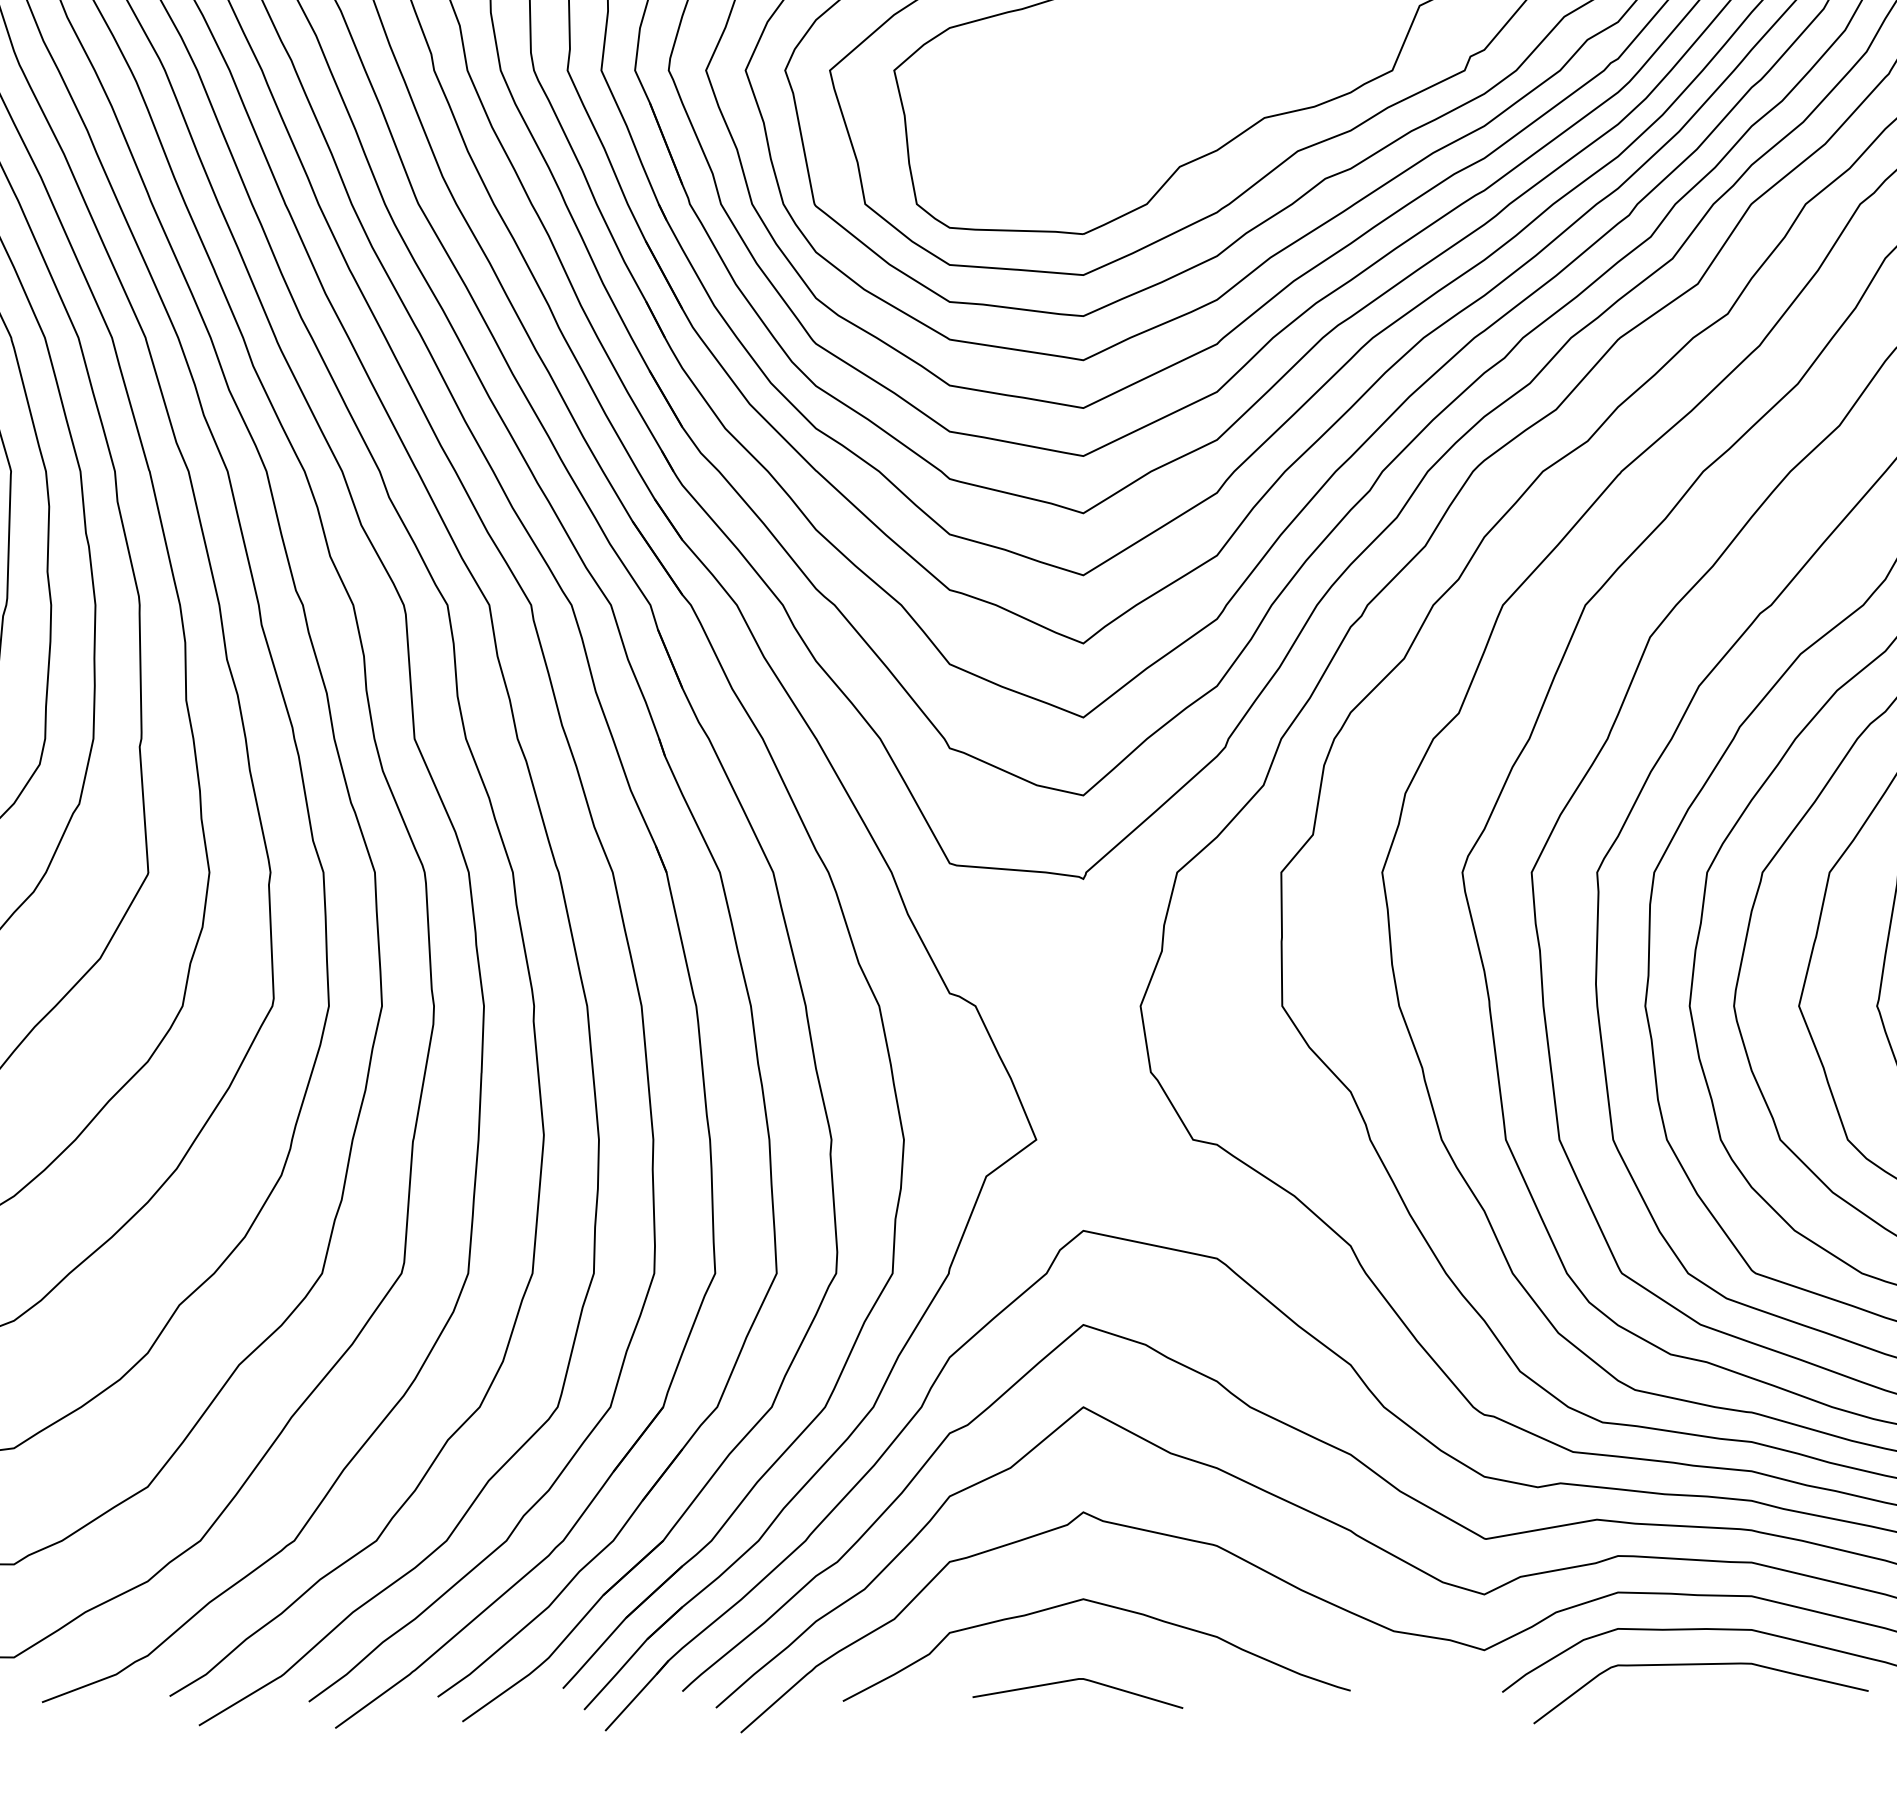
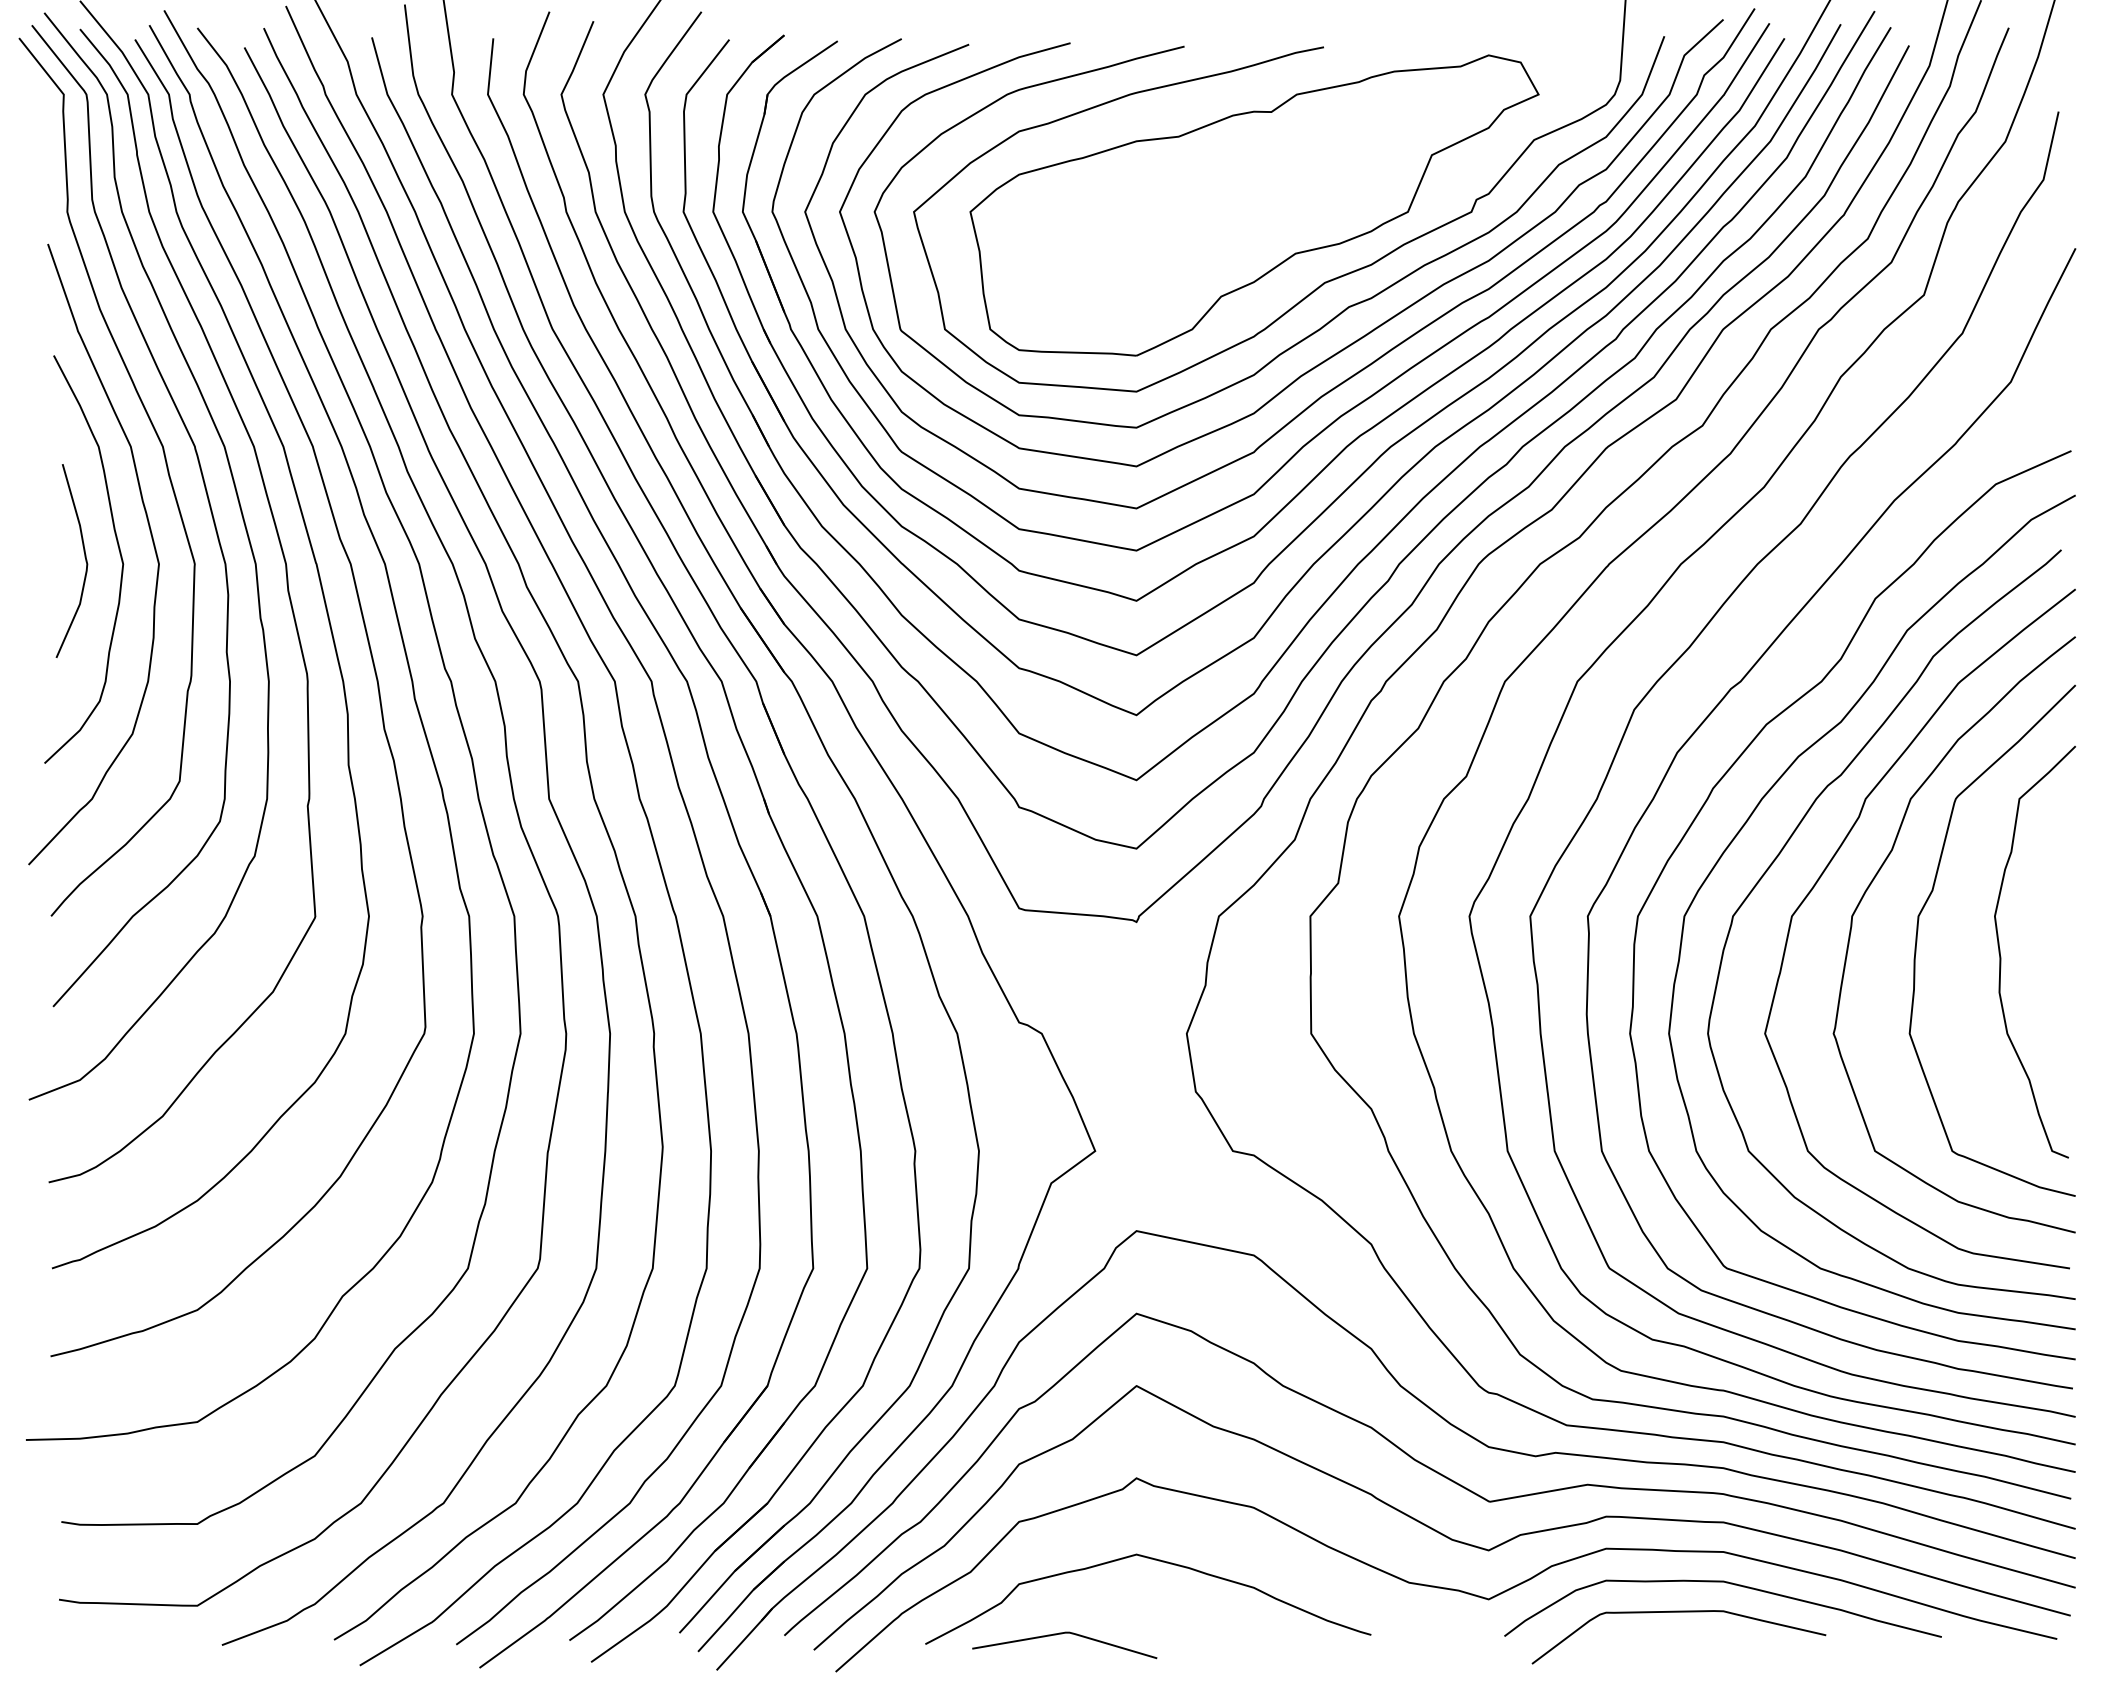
line: (1075, 1681) -> (1062, 1634), moved

